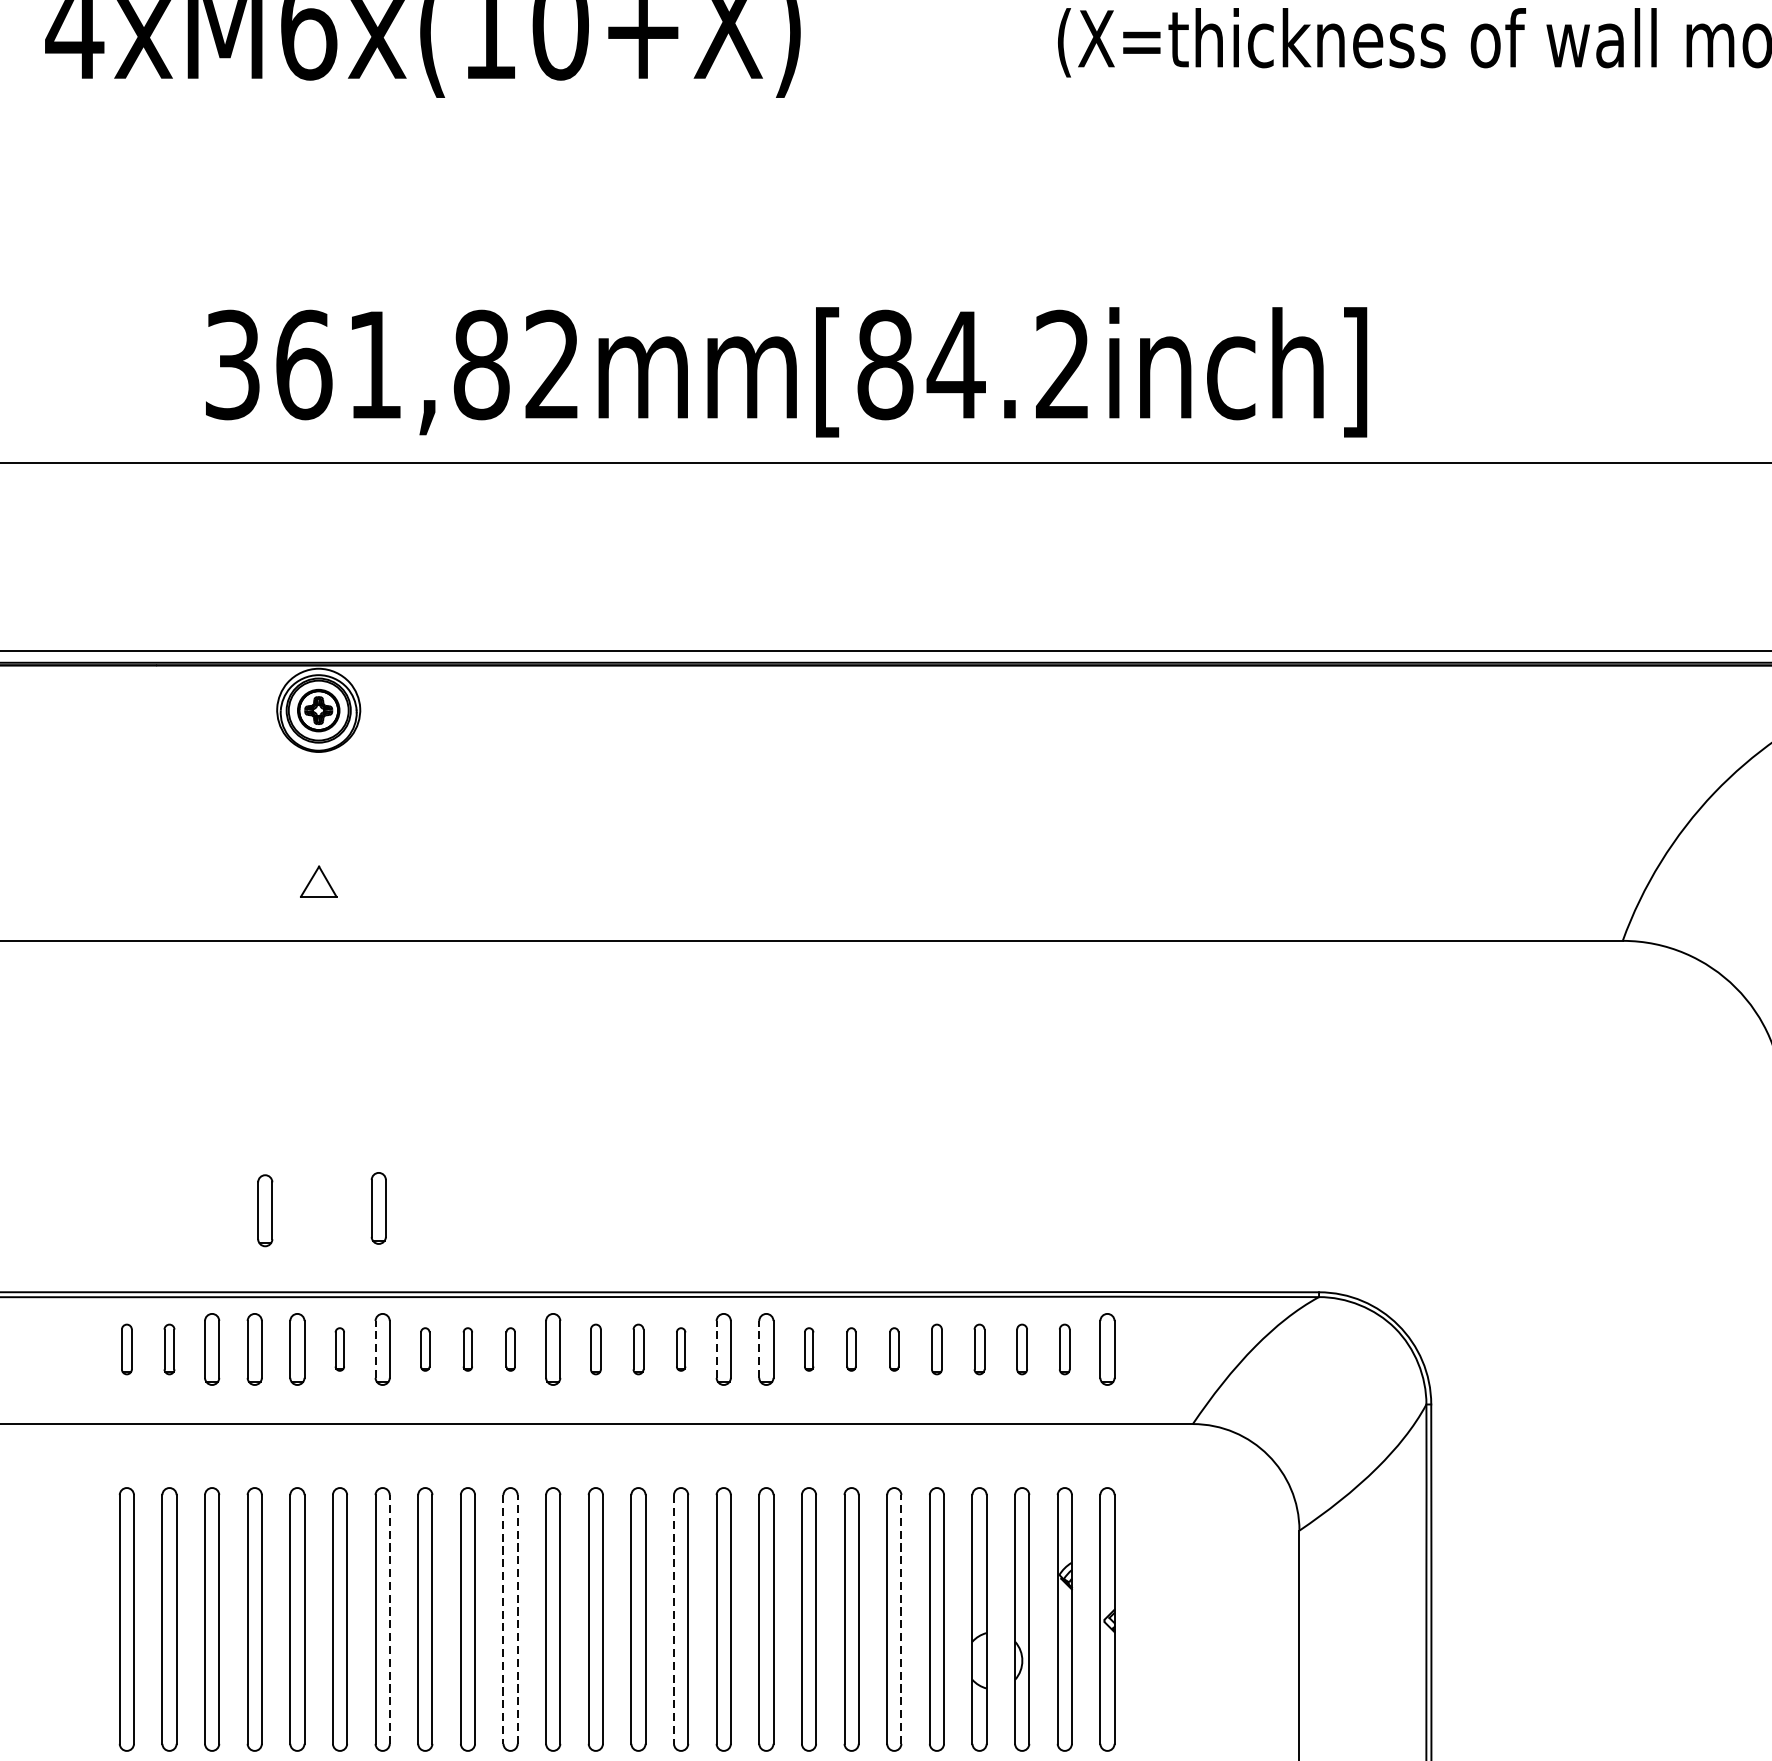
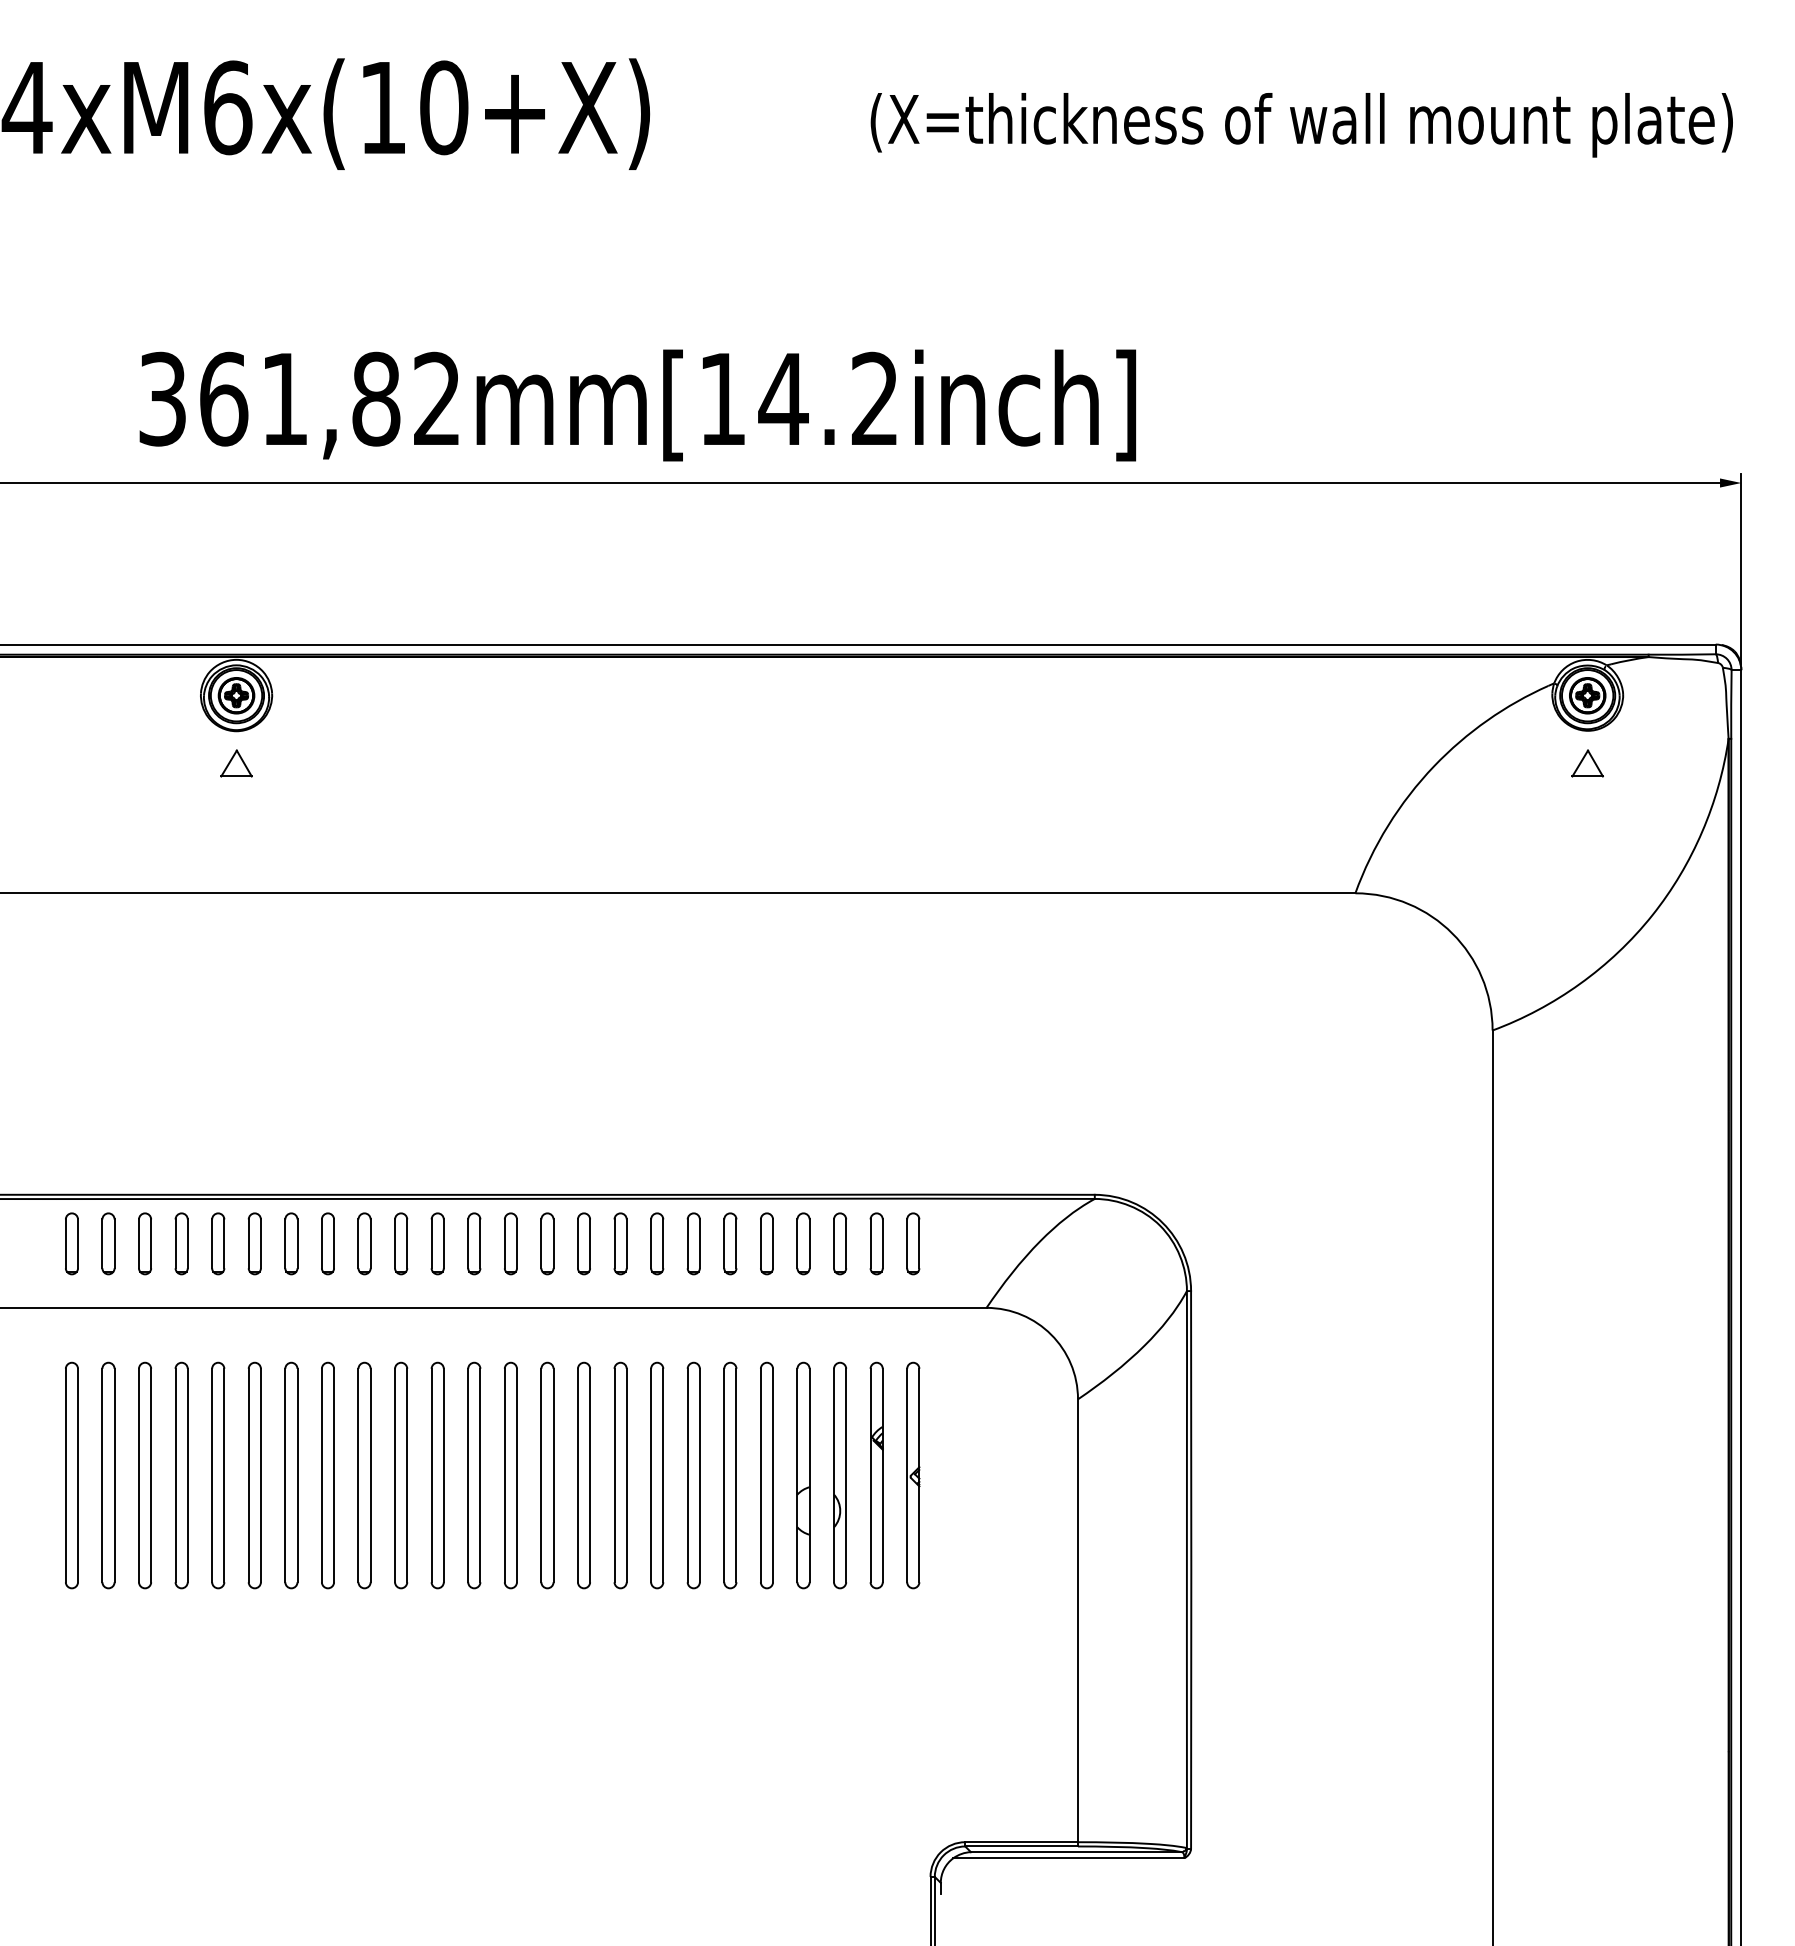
text: (885, 364) -> (722, 398), 361,82mm[84.2inch] -> 361,82mm[14.2inch]
part: (318, 881) -> (236, 763), moved
part: (378, 1207) -> (287, 1122), removed
part: (265, 1210) -> (190, 1124), removed
part: (126, 1349) -> (71, 1243), size x1.43
part: (169, 1349) -> (108, 1243), size x1.43
part: (339, 1349) -> (254, 1243), size x1.67
line: (375, 1349) -> (285, 1243), dashed -> solid
part: (424, 1349) -> (327, 1243), size x1.67
part: (467, 1349) -> (364, 1243), size x1.67
part: (510, 1349) -> (401, 1243), size x1.67
part: (596, 1349) -> (474, 1243), size x1.43
part: (638, 1349) -> (510, 1243), size x1.43
part: (681, 1349) -> (547, 1243), size x1.67
line: (716, 1349) -> (577, 1243), dashed -> solid
line: (759, 1349) -> (614, 1243), dashed -> solid
part: (809, 1349) -> (657, 1243), size x1.67
part: (851, 1349) -> (693, 1243), size x1.67
part: (894, 1349) -> (730, 1243), size x1.67
part: (936, 1349) -> (766, 1243), size x1.43
part: (979, 1349) -> (803, 1243), size x1.43
part: (1021, 1349) -> (839, 1243), size x1.43
part: (1064, 1349) -> (876, 1243), size x1.43
line: (389, 1619) -> (297, 1475), dashed -> solid
line: (503, 1619) -> (395, 1475), dashed -> solid
line: (517, 1619) -> (407, 1475), dashed -> solid
line: (674, 1619) -> (541, 1475), dashed -> solid
line: (901, 1619) -> (736, 1475), dashed -> solid

